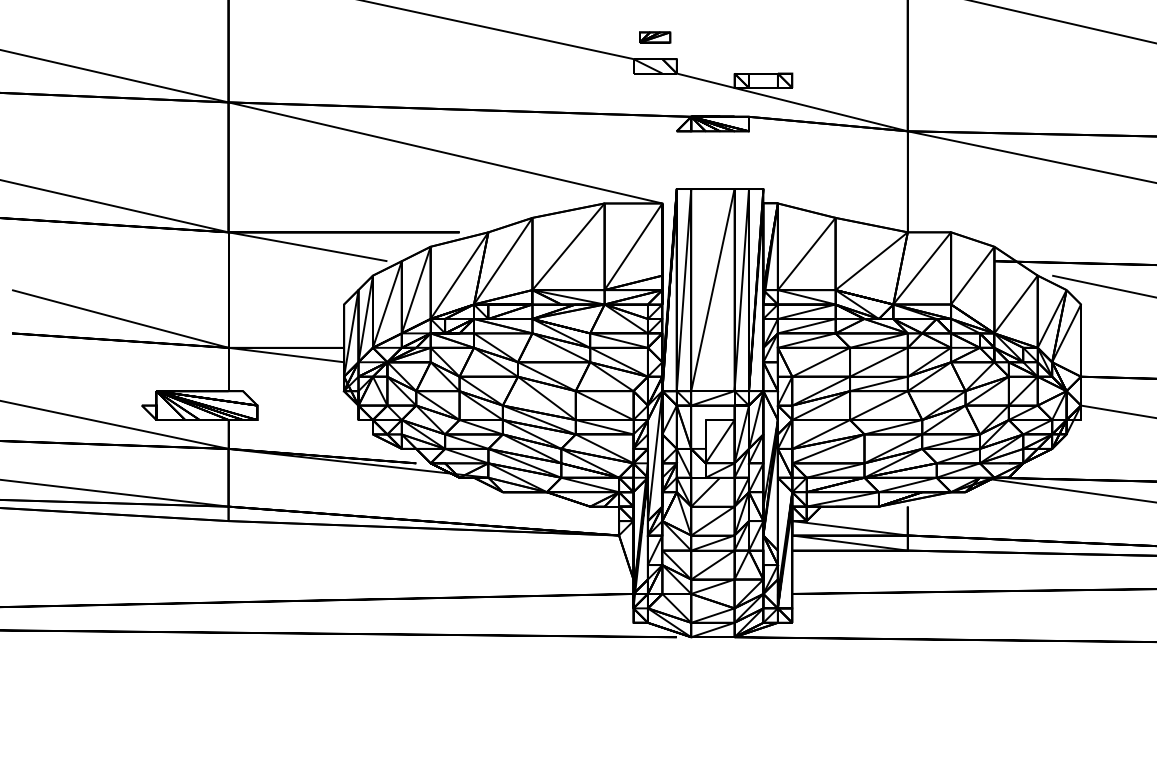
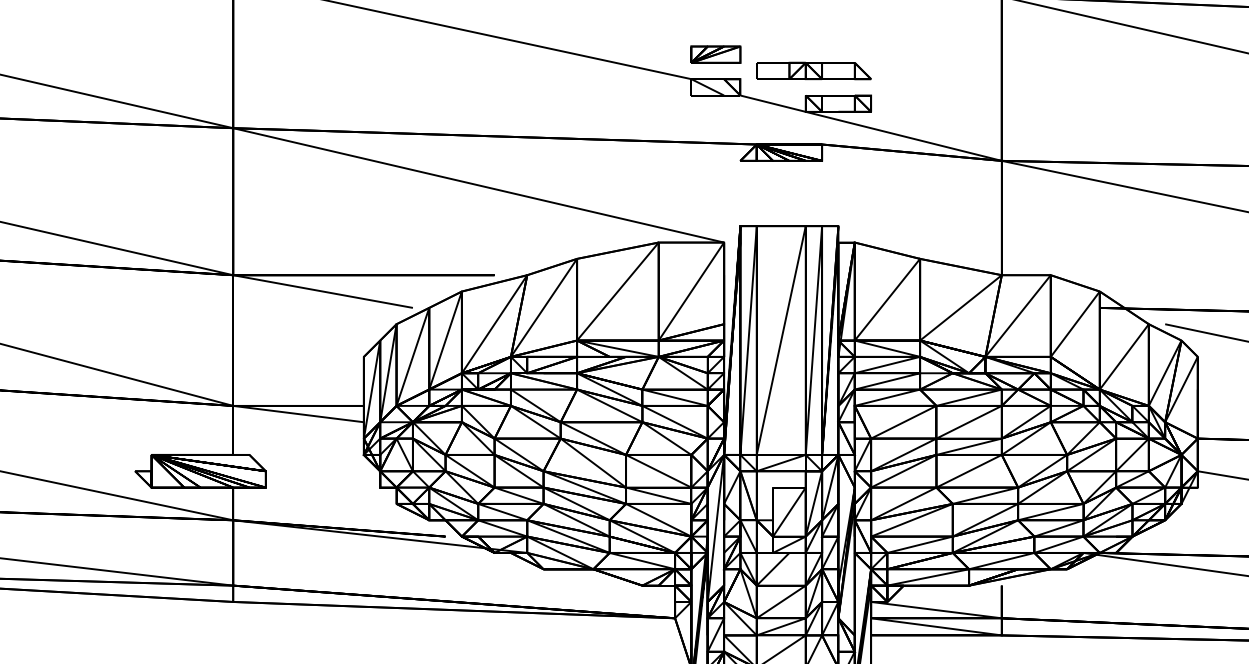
part: (654, 37) -> (715, 54), size x1.43
part: (741, 51) -> (813, 70), added

